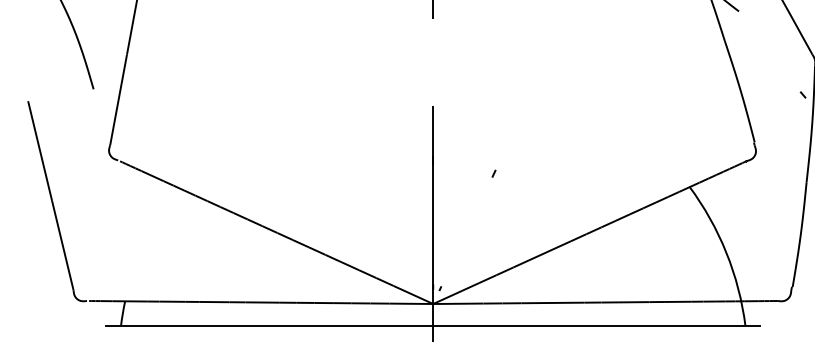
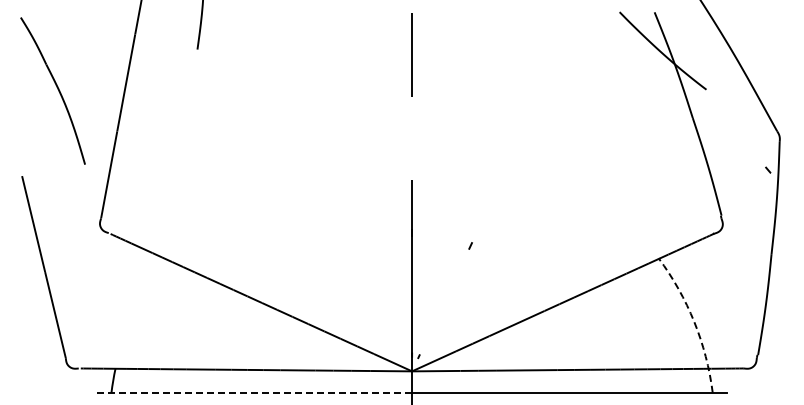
arc: (726, 253) -> (694, 322), solid -> dashed
line: (270, 325) -> (255, 392), solid -> dashed

